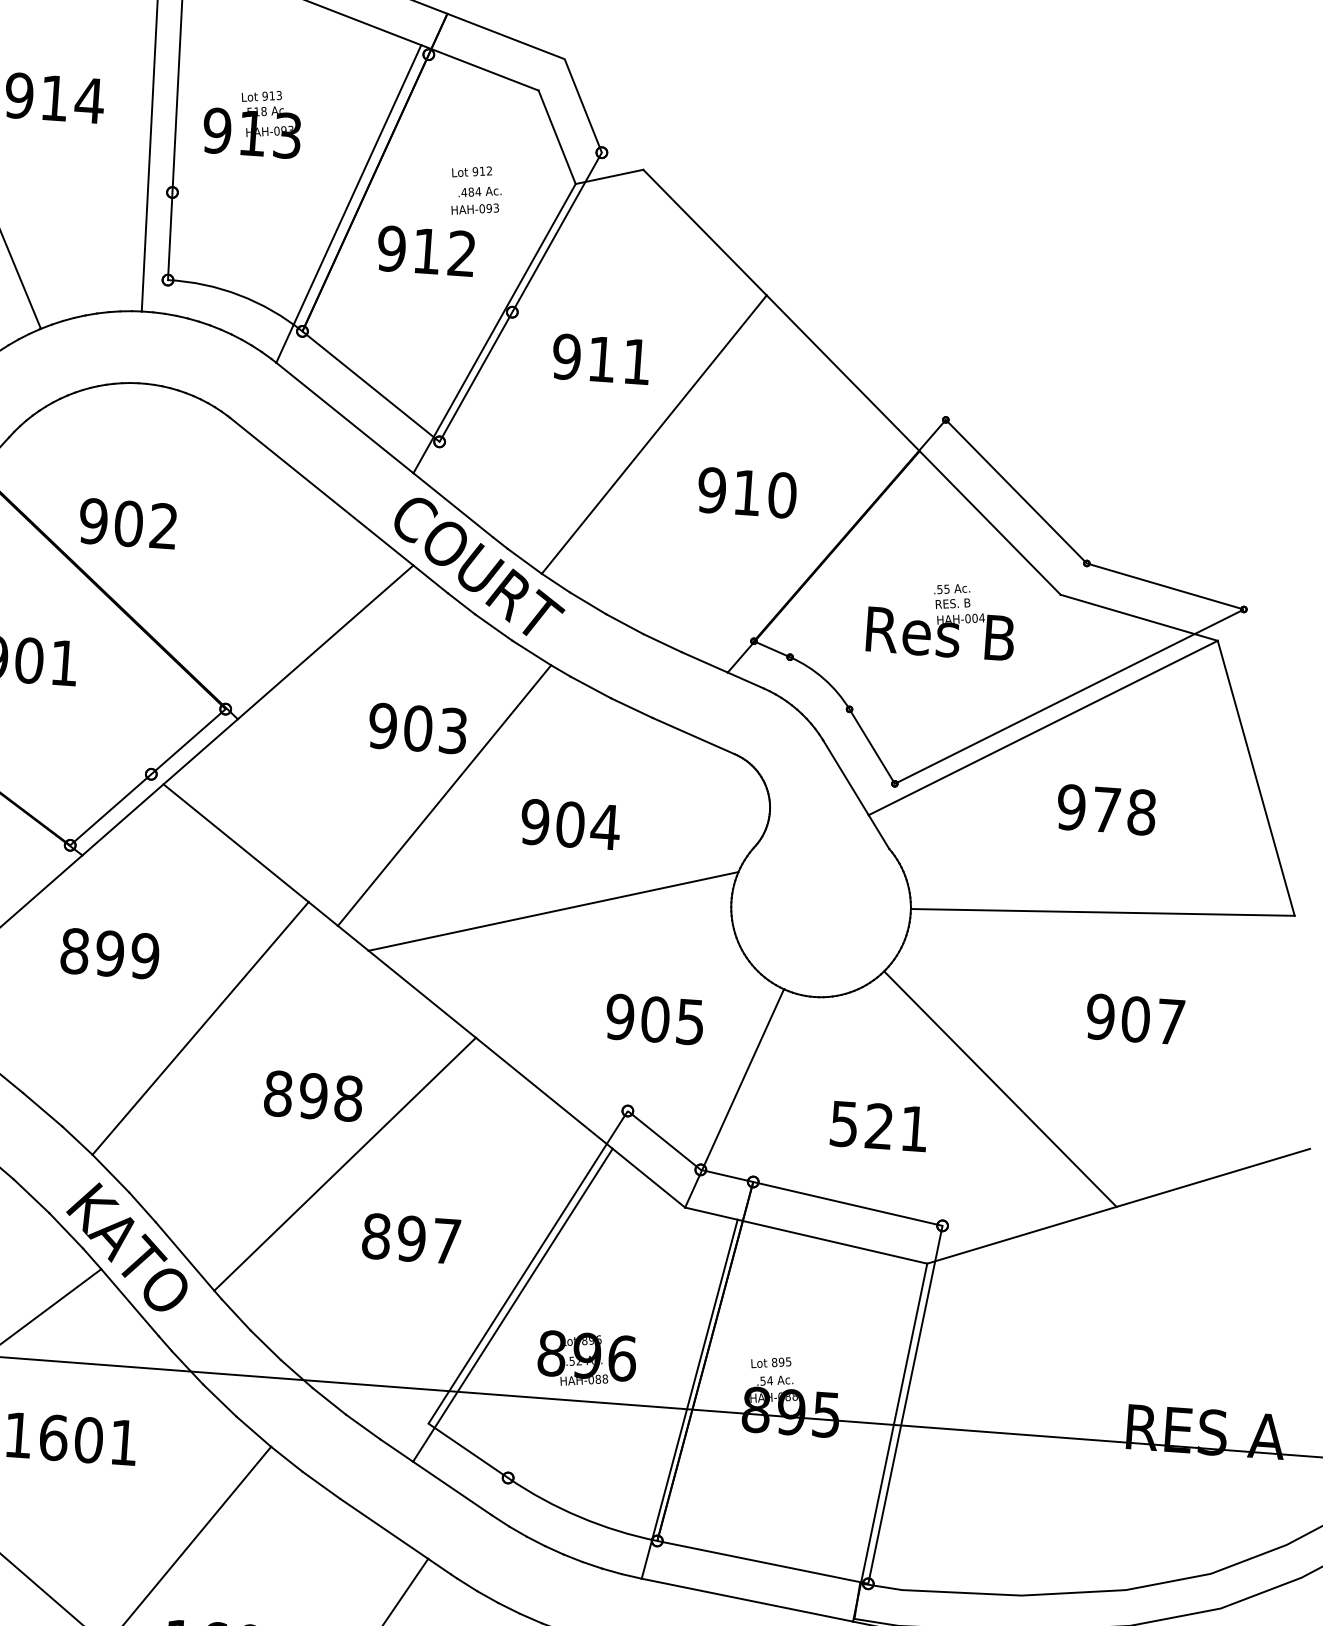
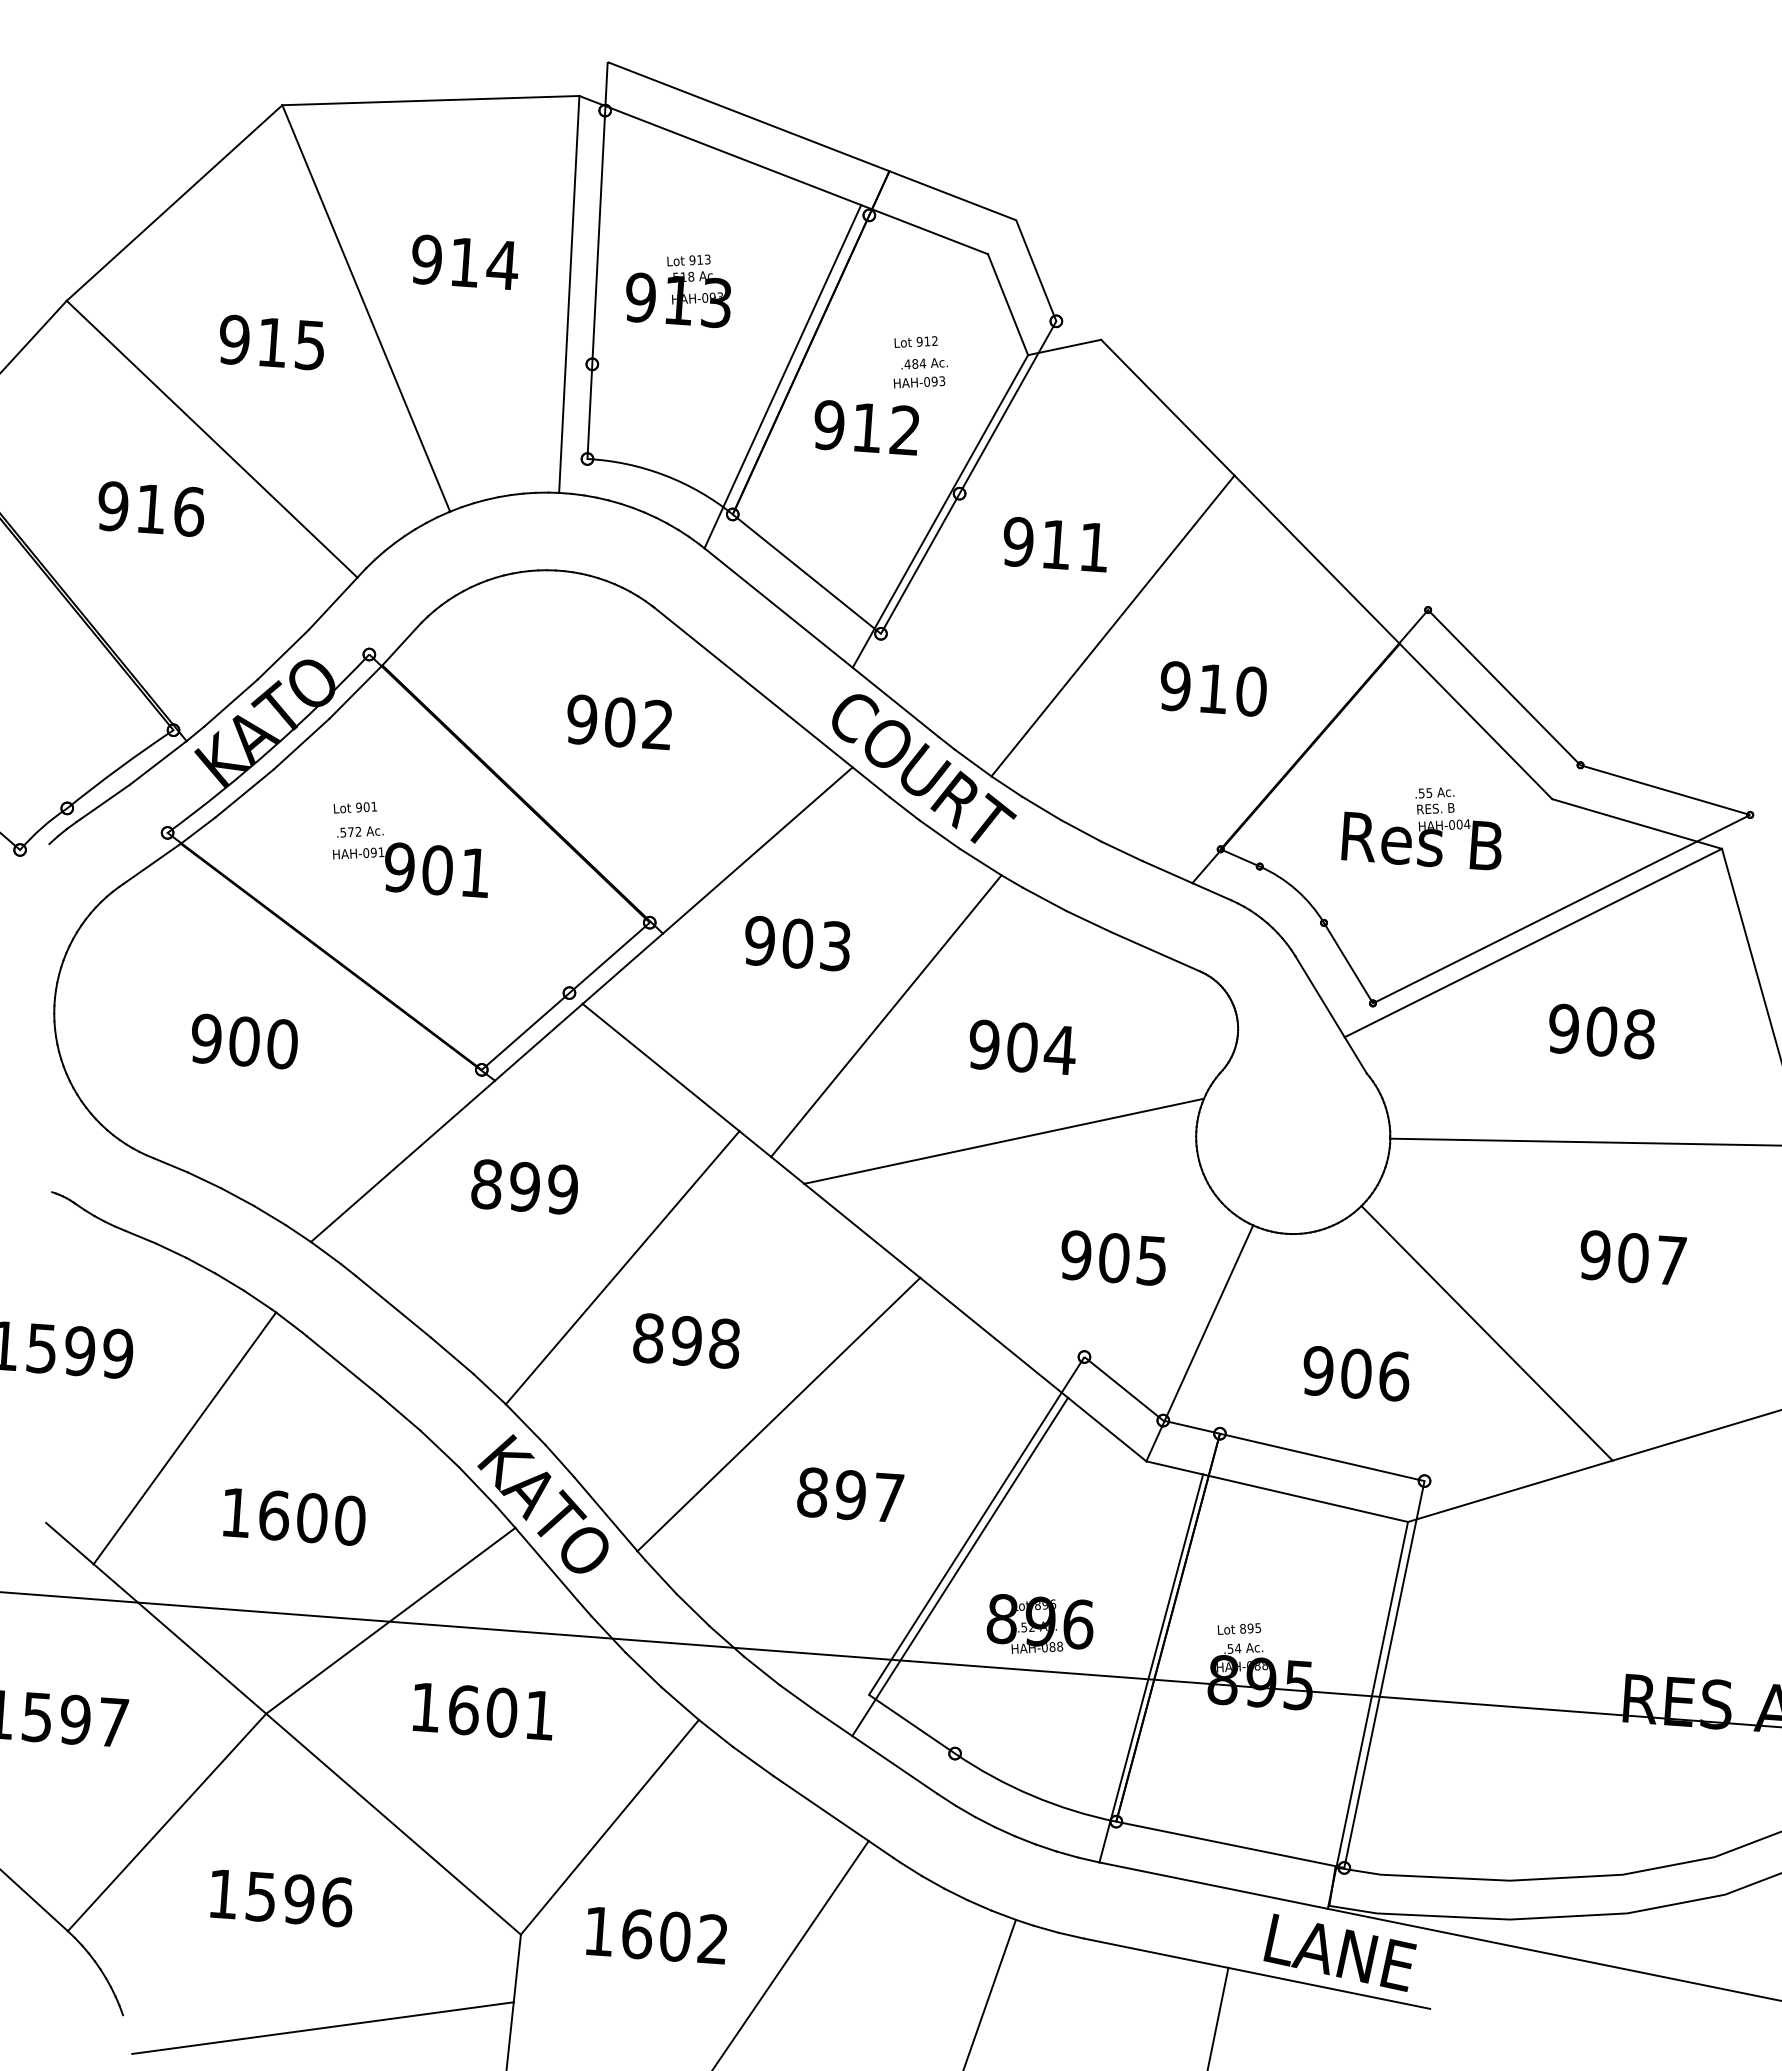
text: (128, 523) -> (619, 722), moved
text: (417, 728) -> (797, 943), moved
text: (1106, 809) -> (1601, 1031), 978 -> 908
text: (313, 1095) -> (686, 1340), moved
text: (878, 1126) -> (1355, 1373), 521 -> 906

